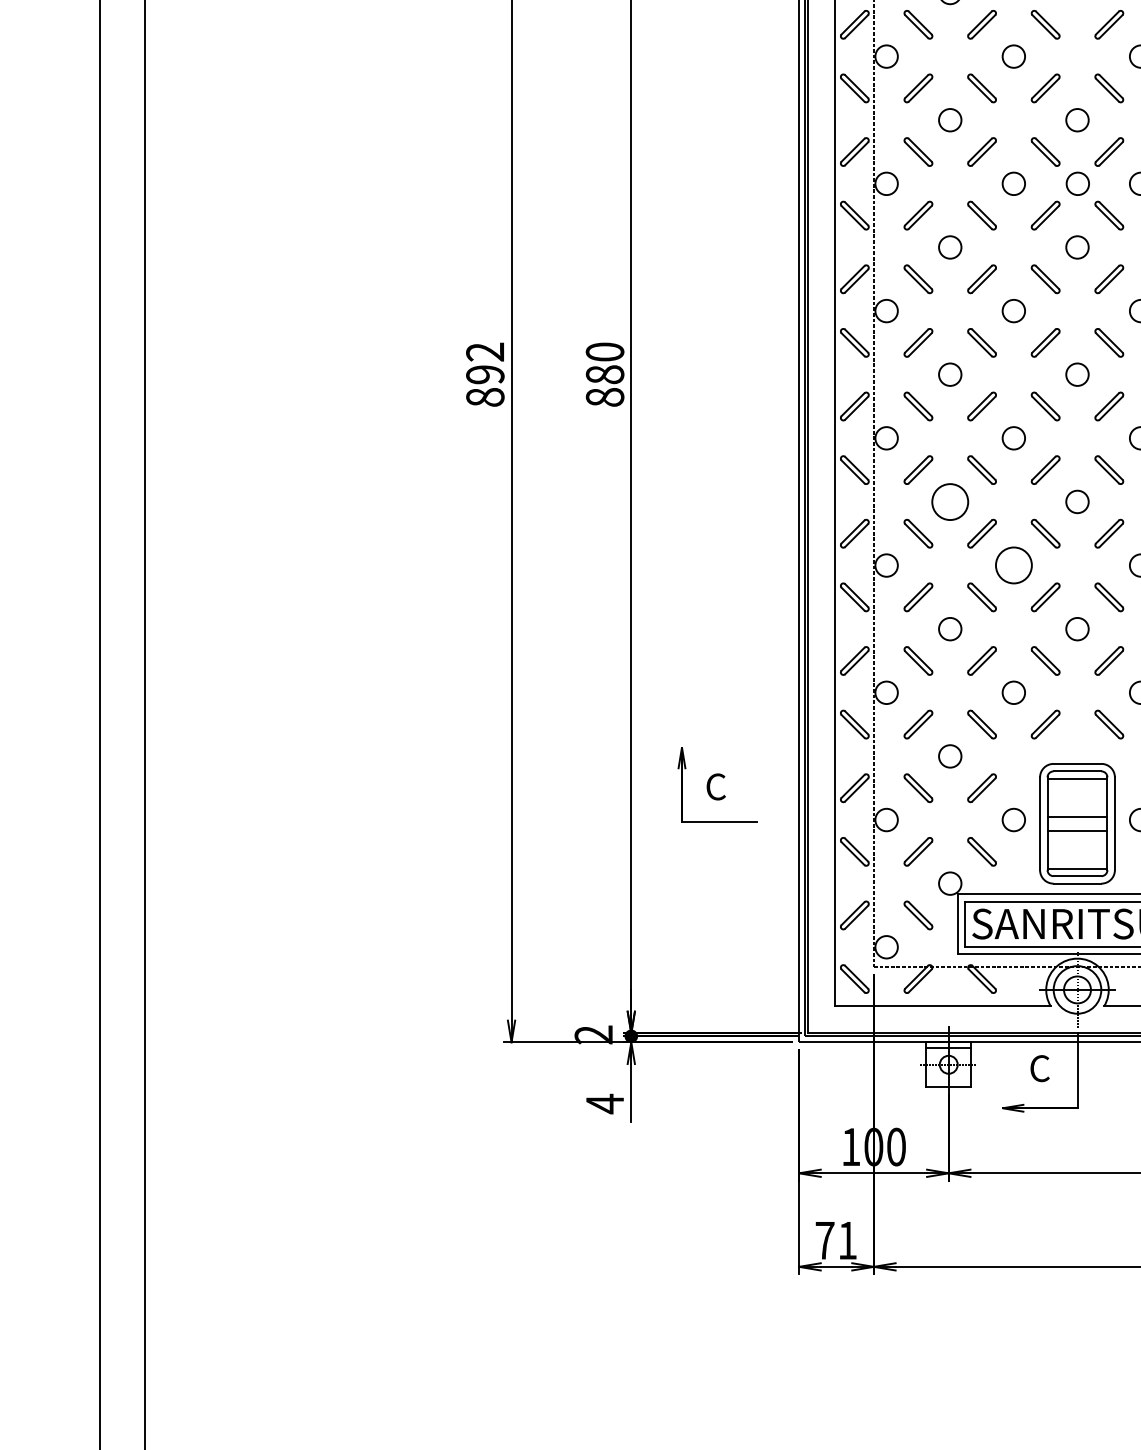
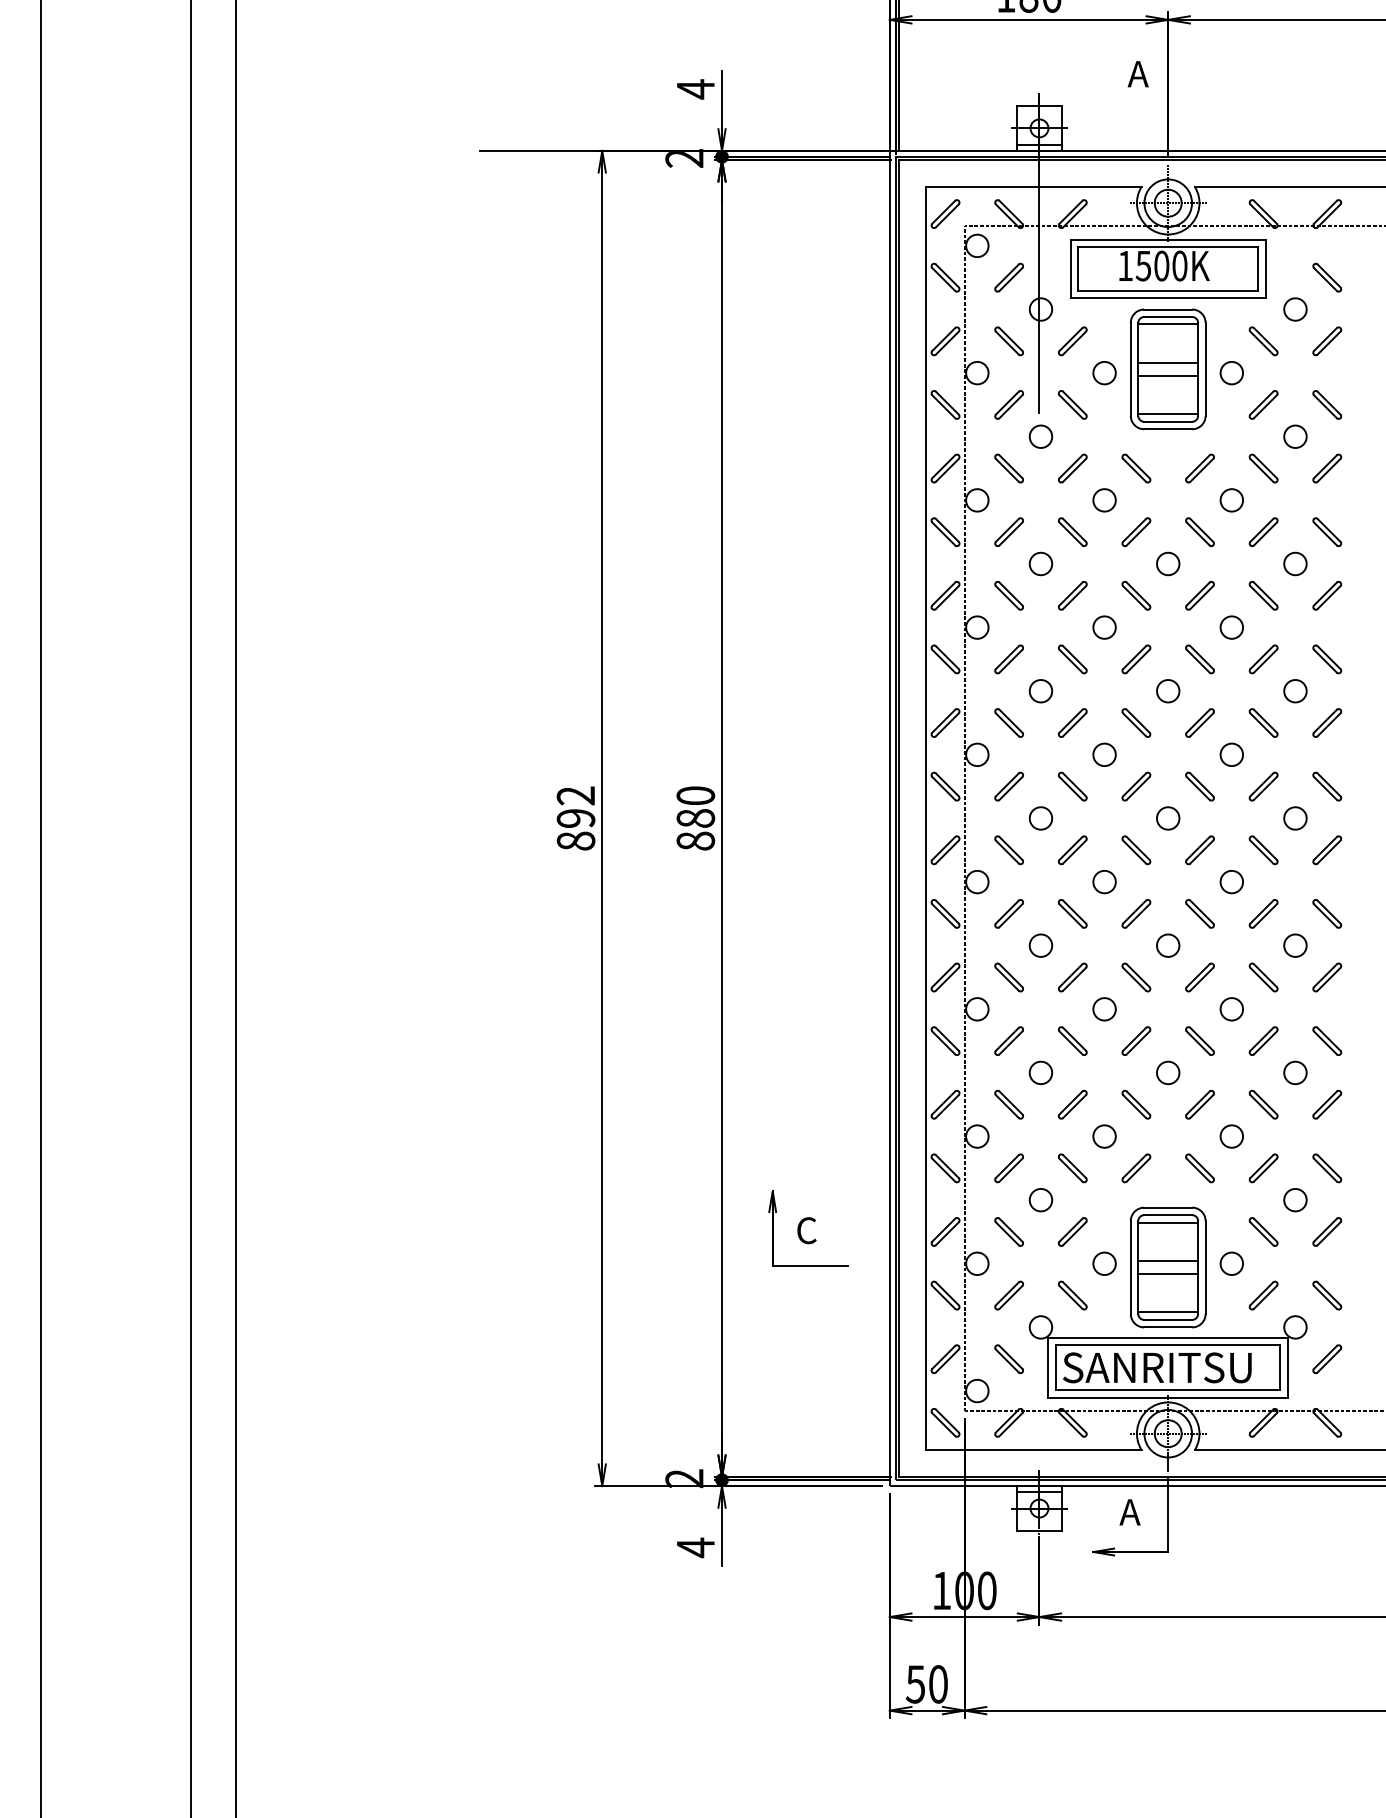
circle: (1077, 183) -> (1168, 627), removed
circle: (949, 501) -> (1040, 945), size x0.62
circle: (1013, 565) -> (1104, 1009), size x0.62
text: (1038, 1067) -> (1129, 1511), C -> A
text: (835, 1240) -> (926, 1684), 71 -> 50

